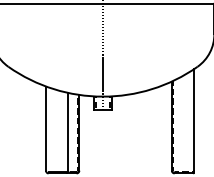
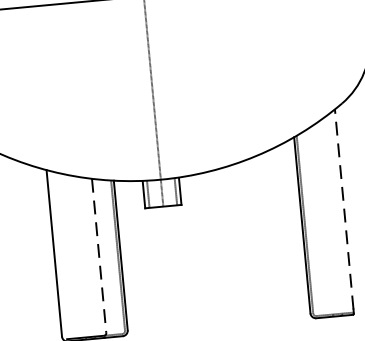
line: (193, 120) -> (343, 210), solid -> dashed
line: (68, 131) -> (99, 254), solid -> dashed

